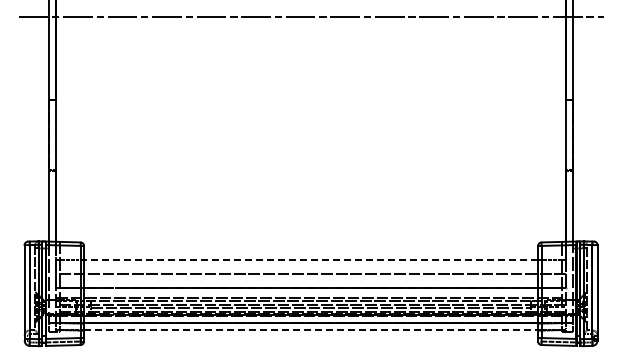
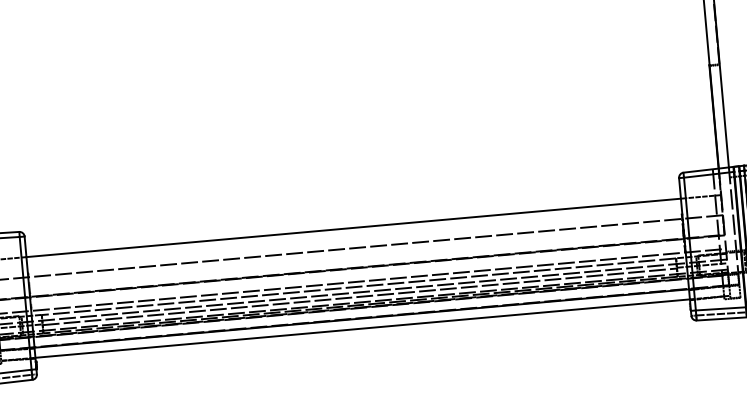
line: (310, 260) -> (352, 228), dashed -> solid
line: (311, 330) -> (363, 329), dashed -> solid

